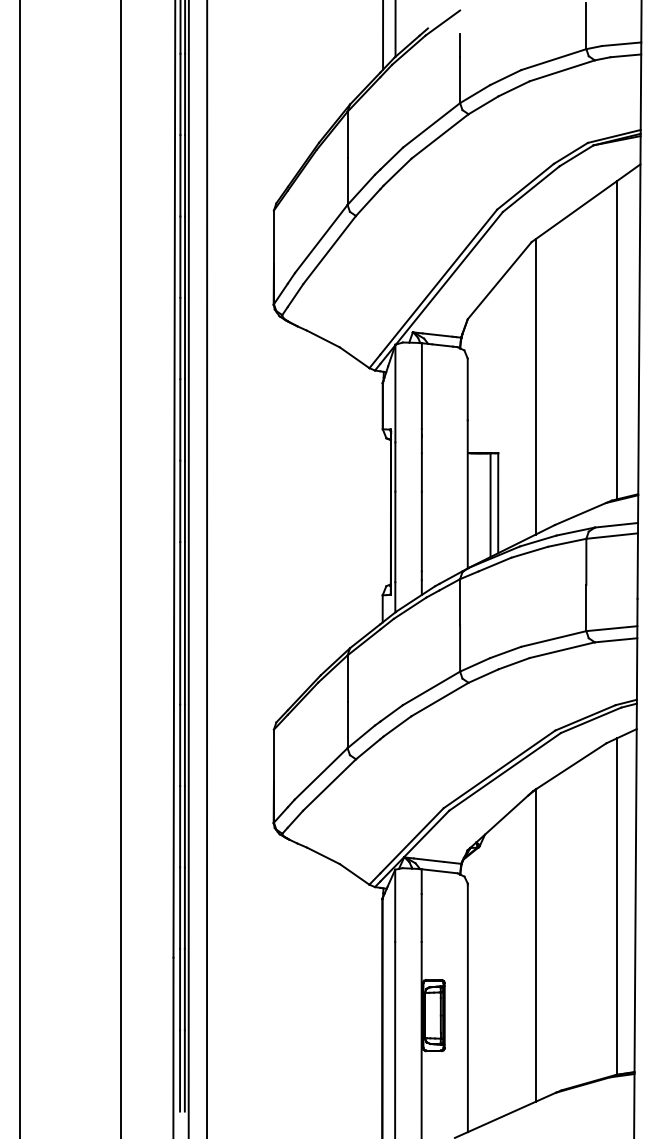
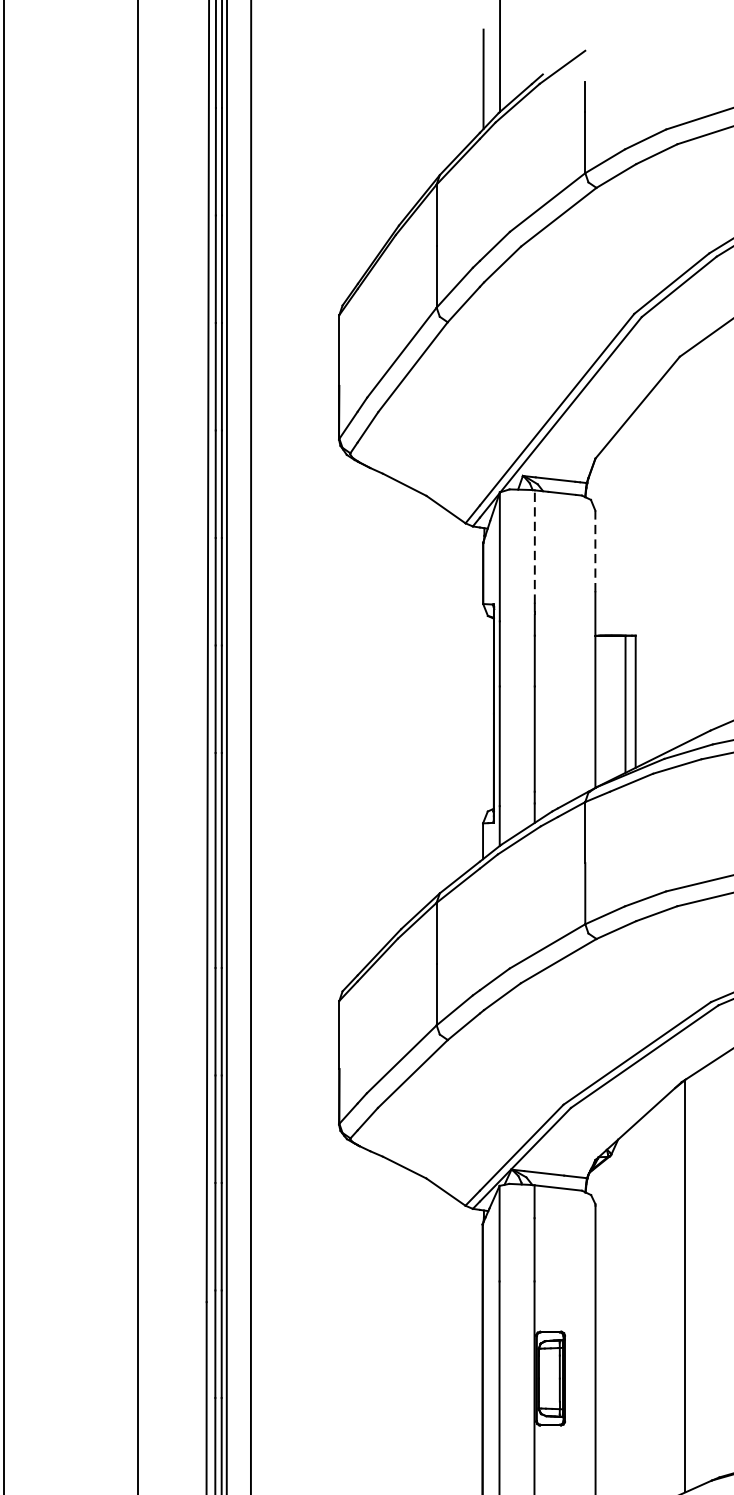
line: (421, 386) -> (534, 547), solid -> dashed
line: (535, 386) -> (684, 547), removed
line: (467, 389) -> (595, 551), solid -> dashed

